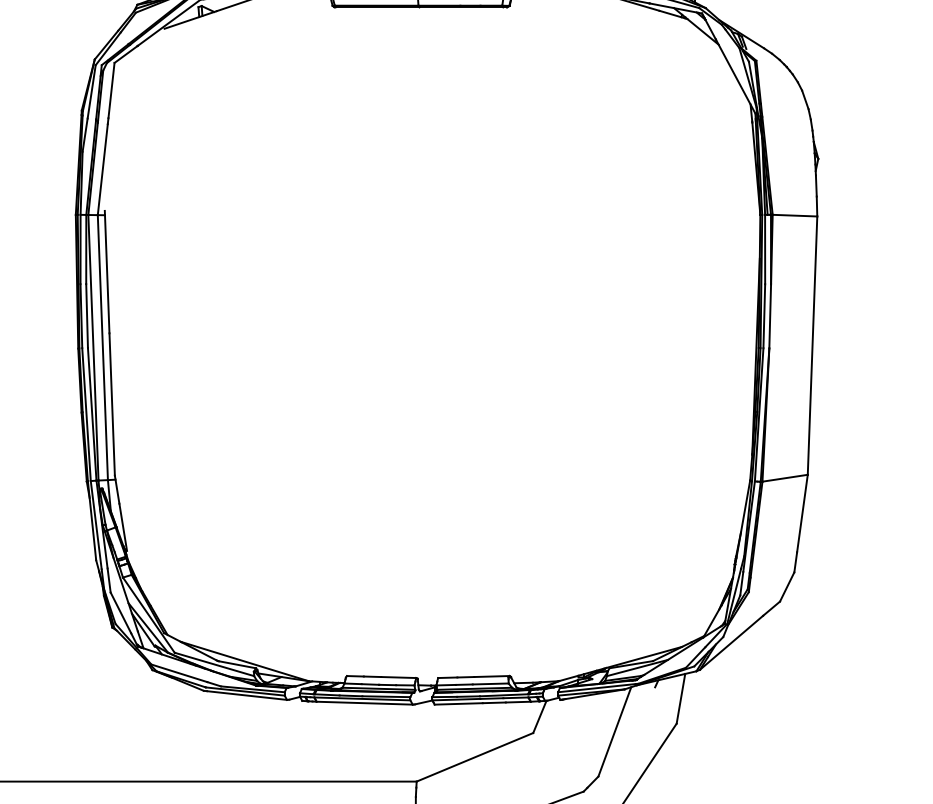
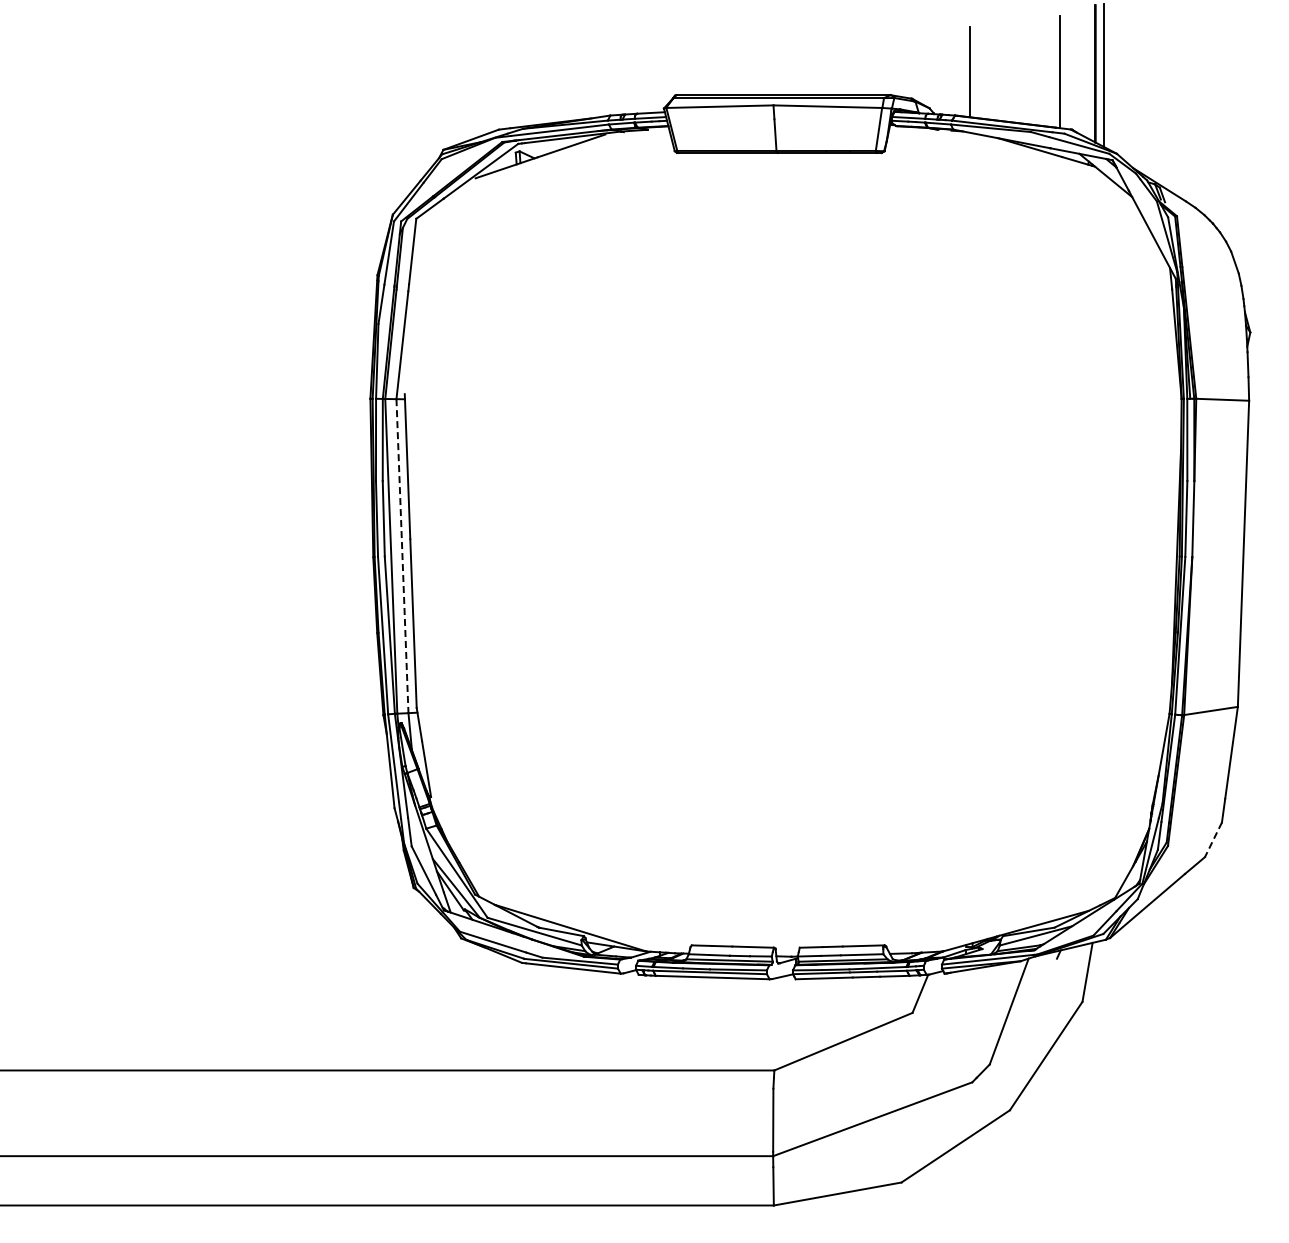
line: (102, 347) -> (402, 556), solid -> dashed
line: (787, 587) -> (1213, 840), solid -> dashed

